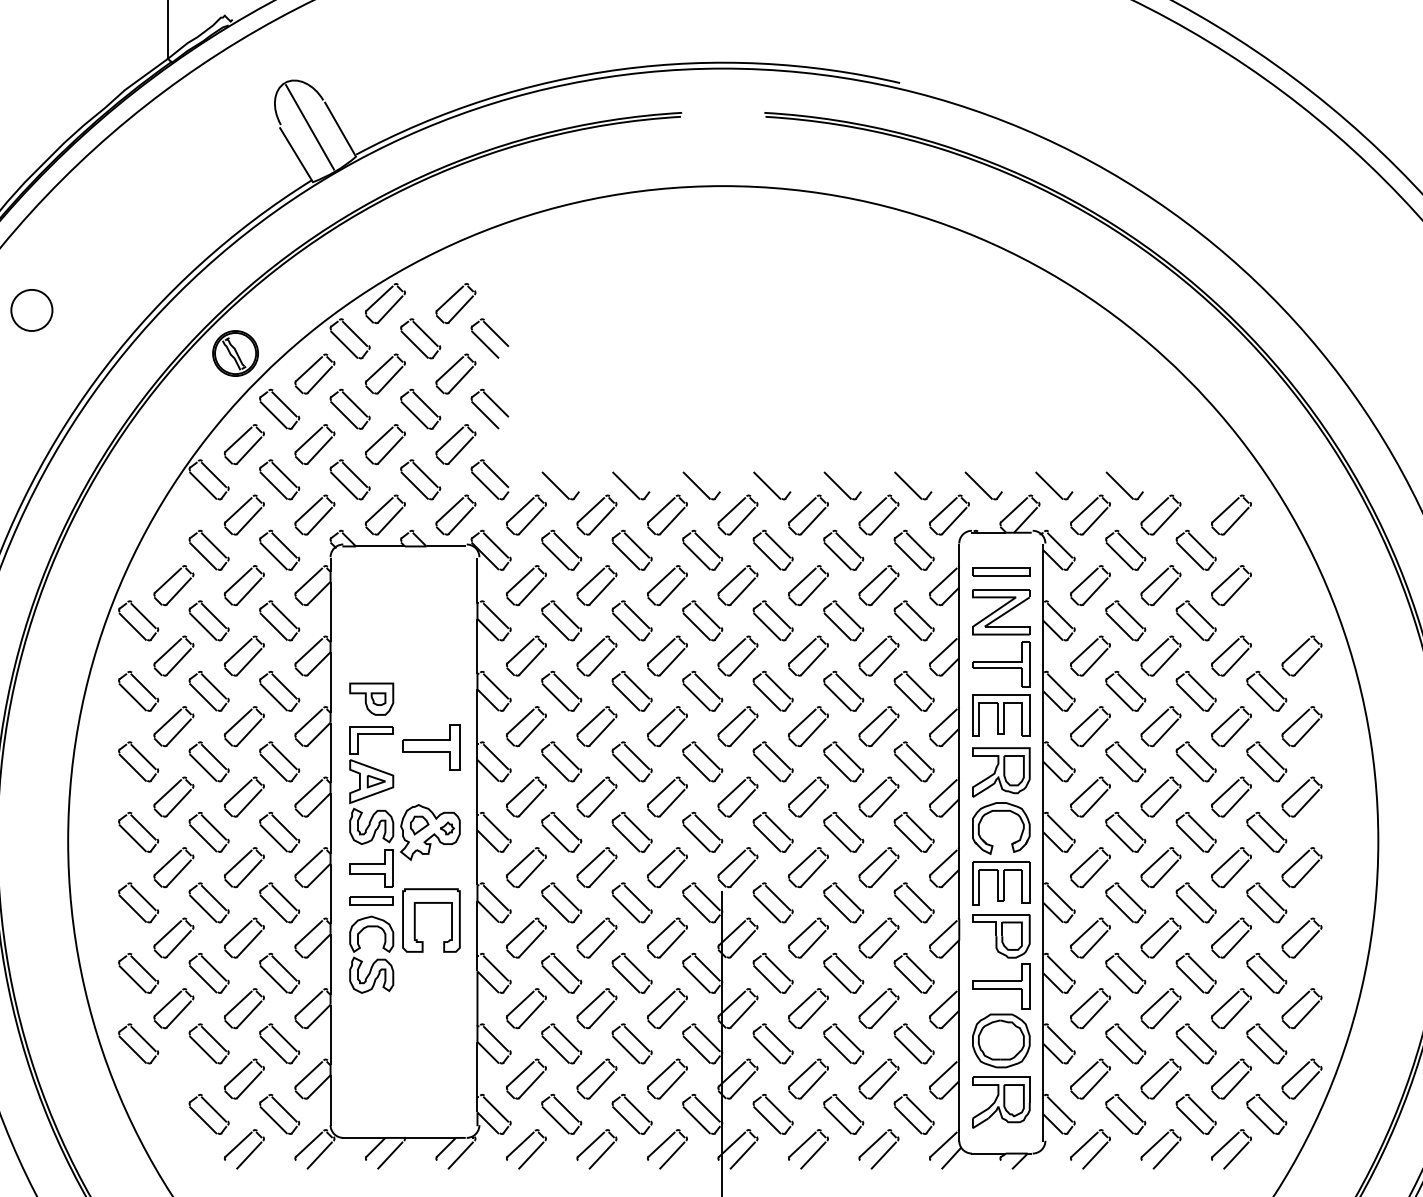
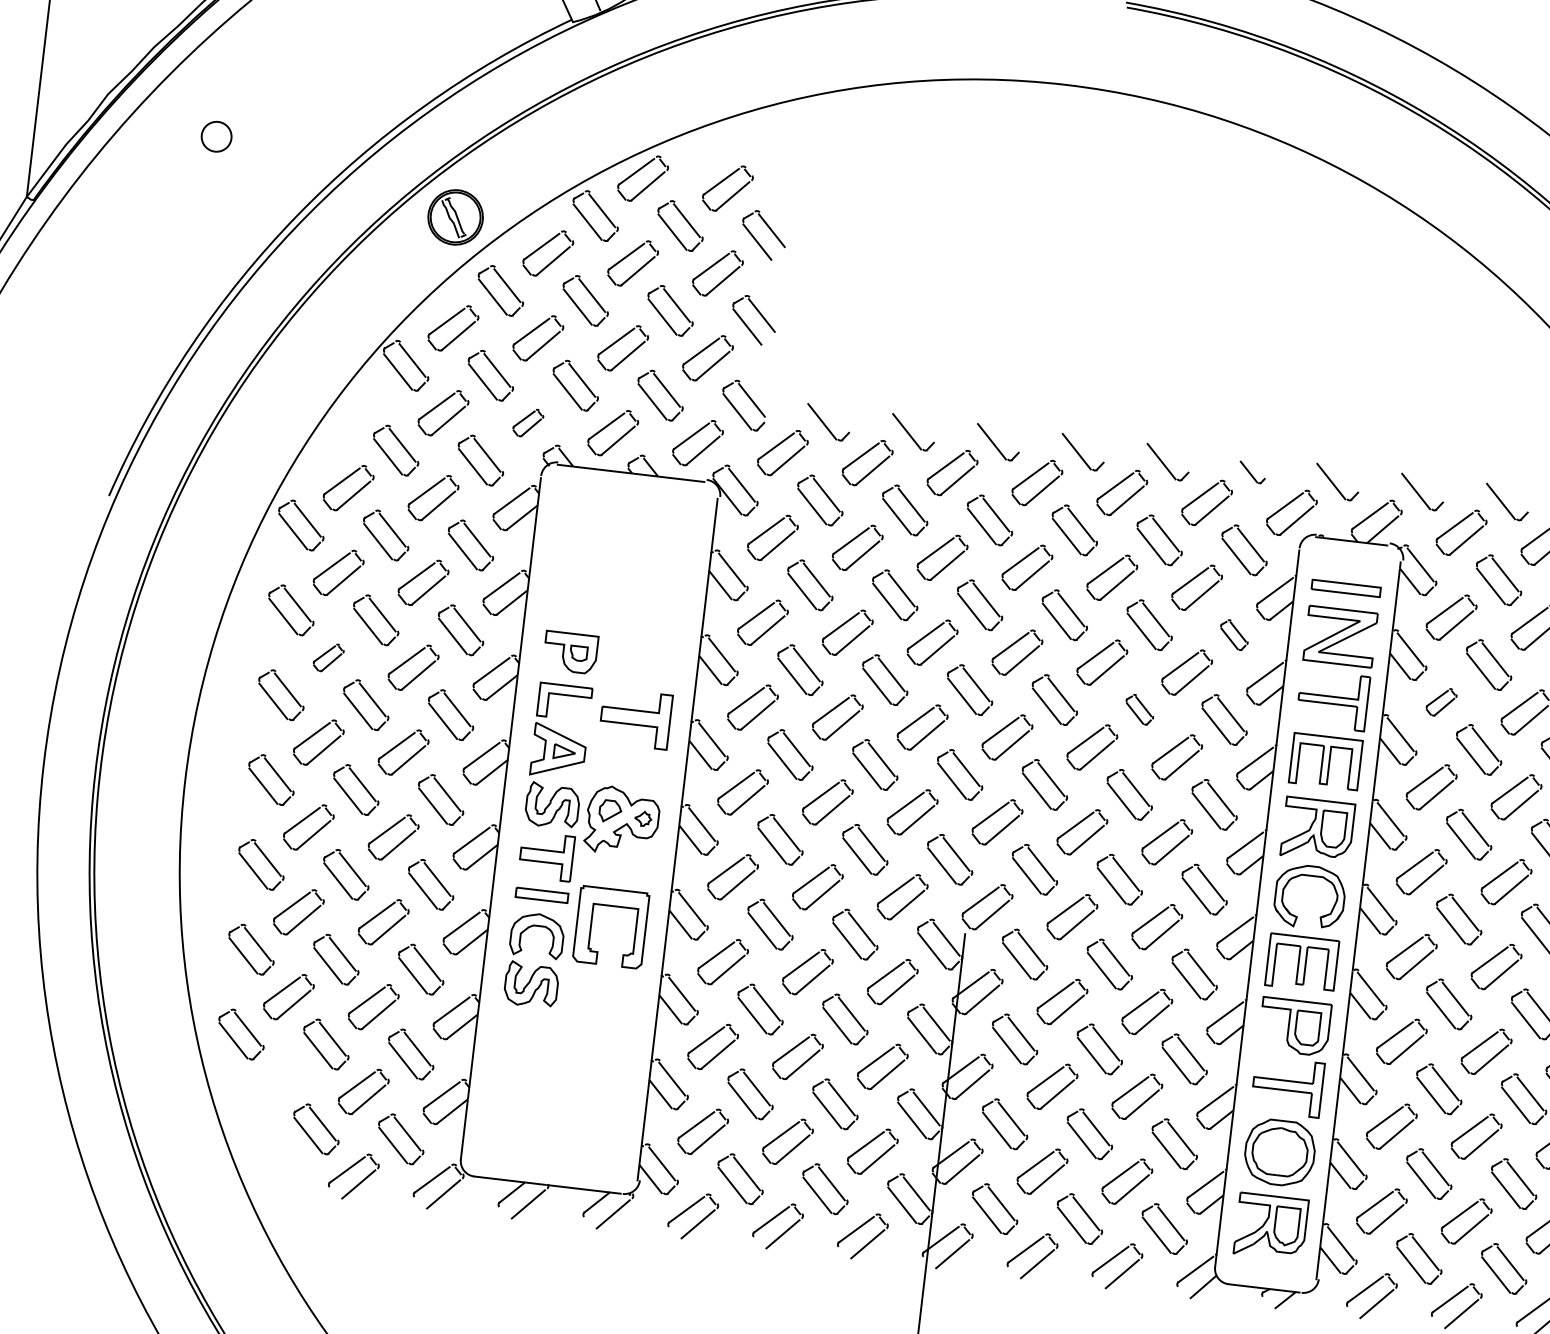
circle: (31, 310) -> (216, 136), size x0.6
part: (913, 485) -> (1252, 472), size x0.6
part: (314, 514) -> (527, 422), size x0.6
part: (913, 620) -> (1233, 634), size x0.6
part: (1090, 655) -> (1441, 701), size x0.6
part: (843, 690) -> (1139, 708), size x0.6
part: (173, 726) -> (328, 657), size x0.6

